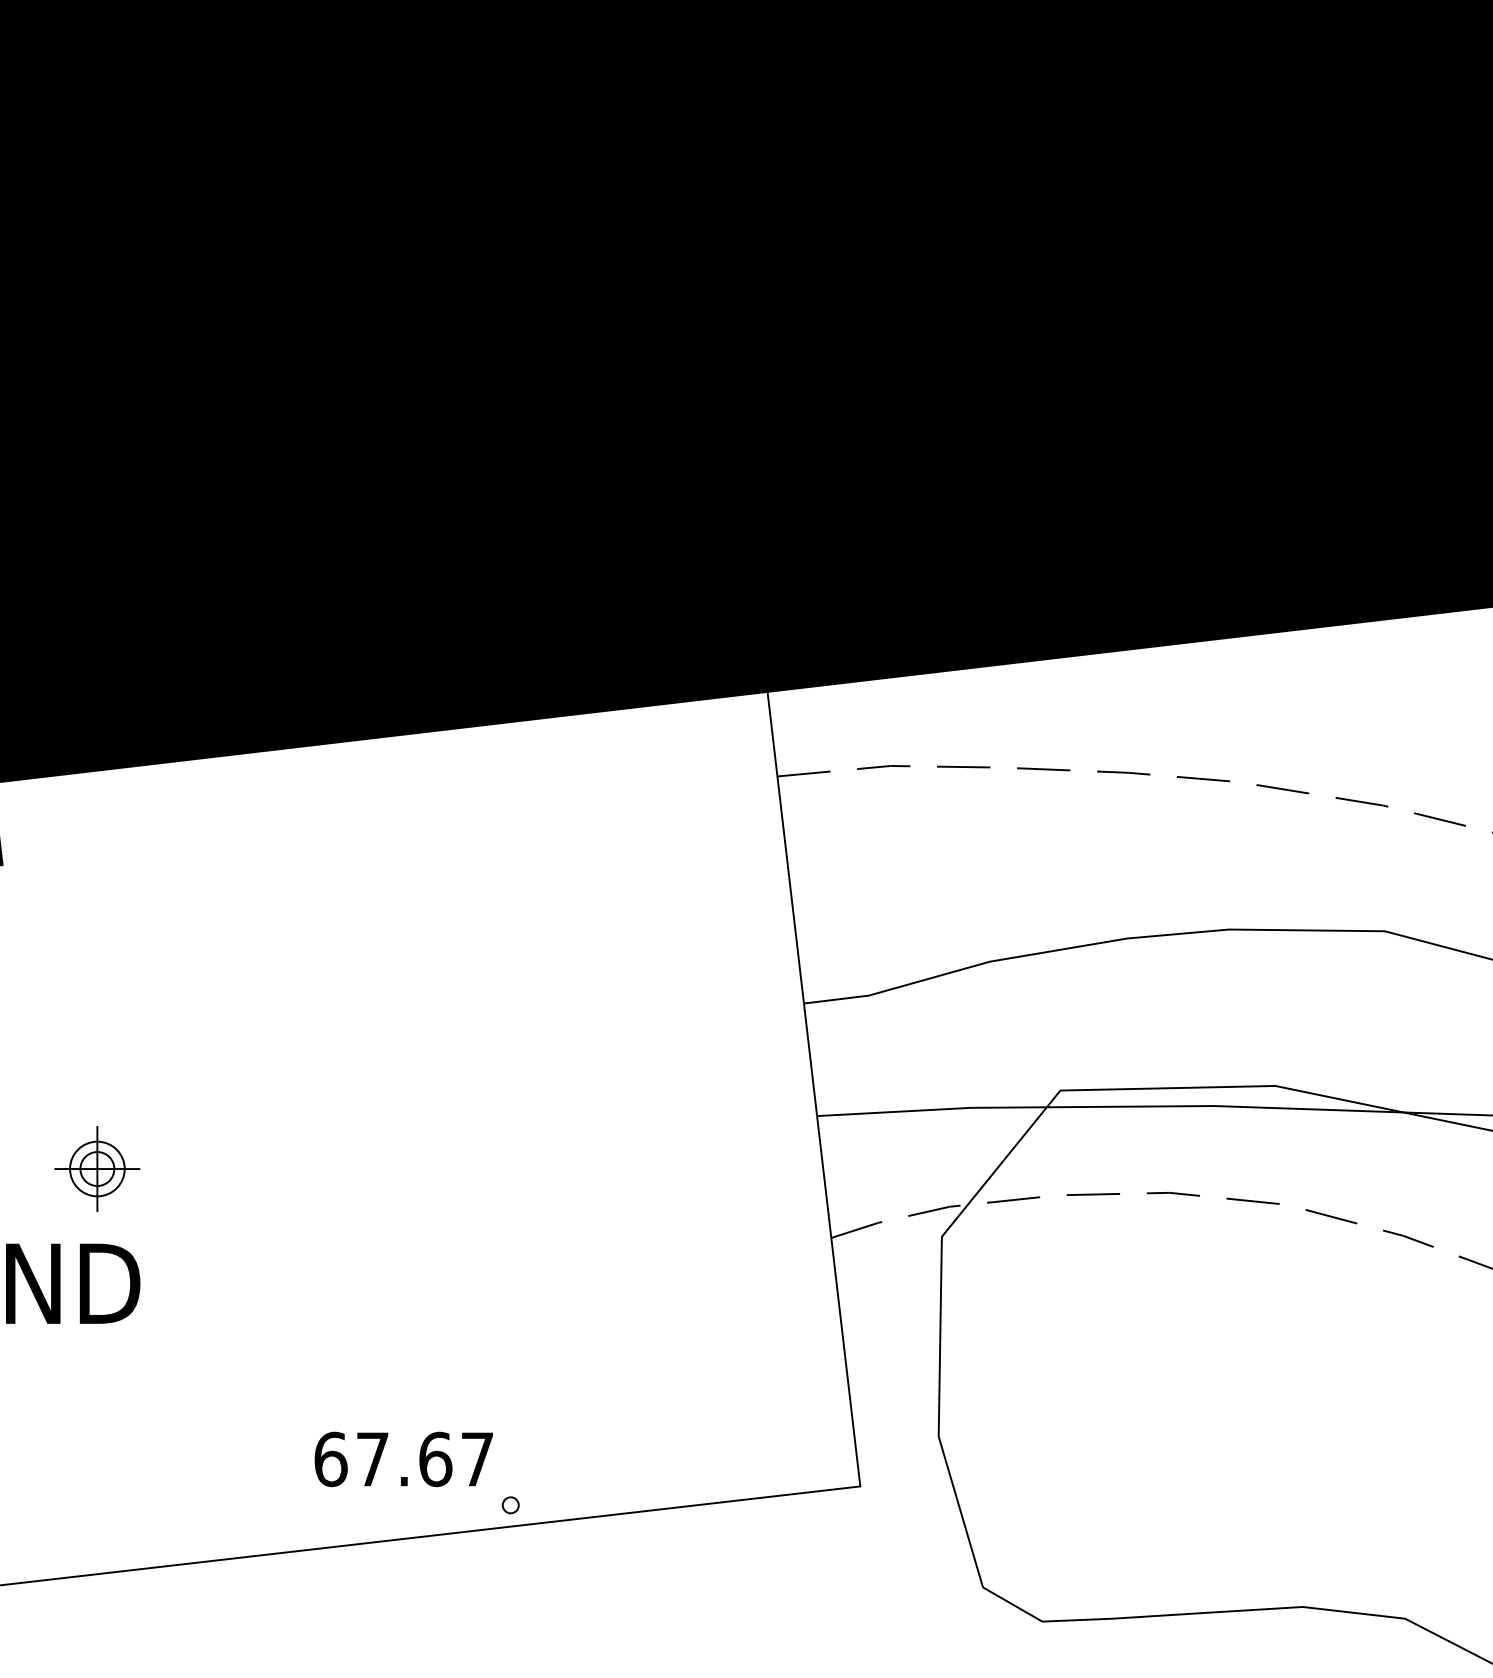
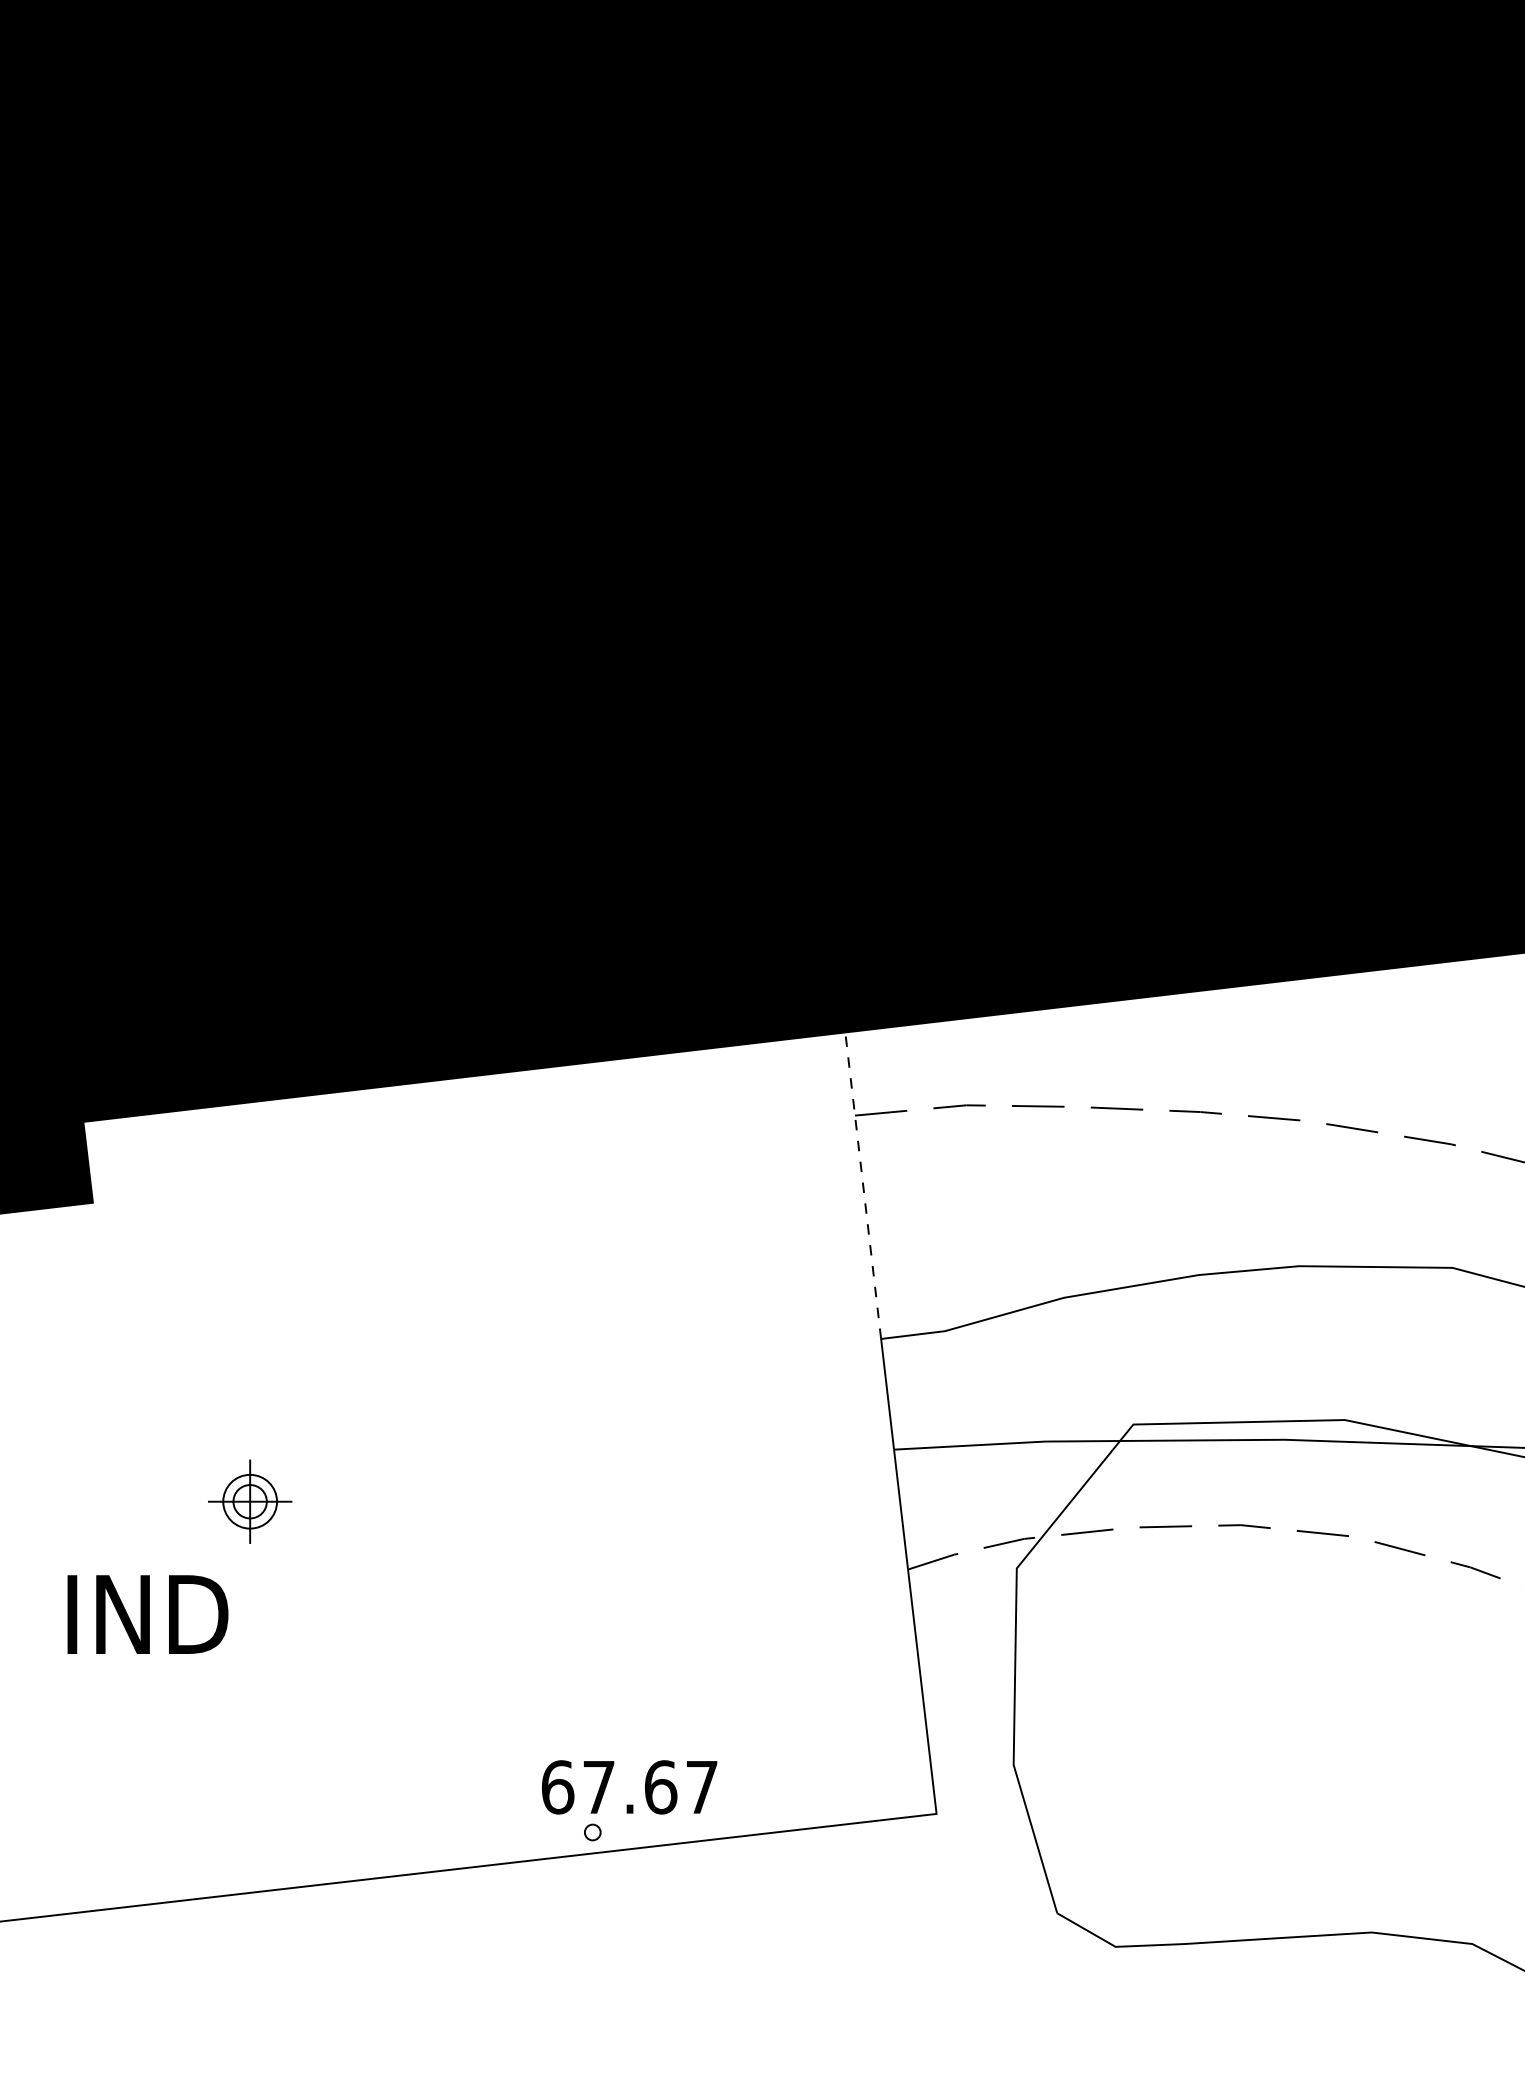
line: (786, 847) -> (863, 1185), solid -> dashed
part: (97, 1168) -> (250, 1501), moved
text: (403, 1459) -> (629, 1787), moved

